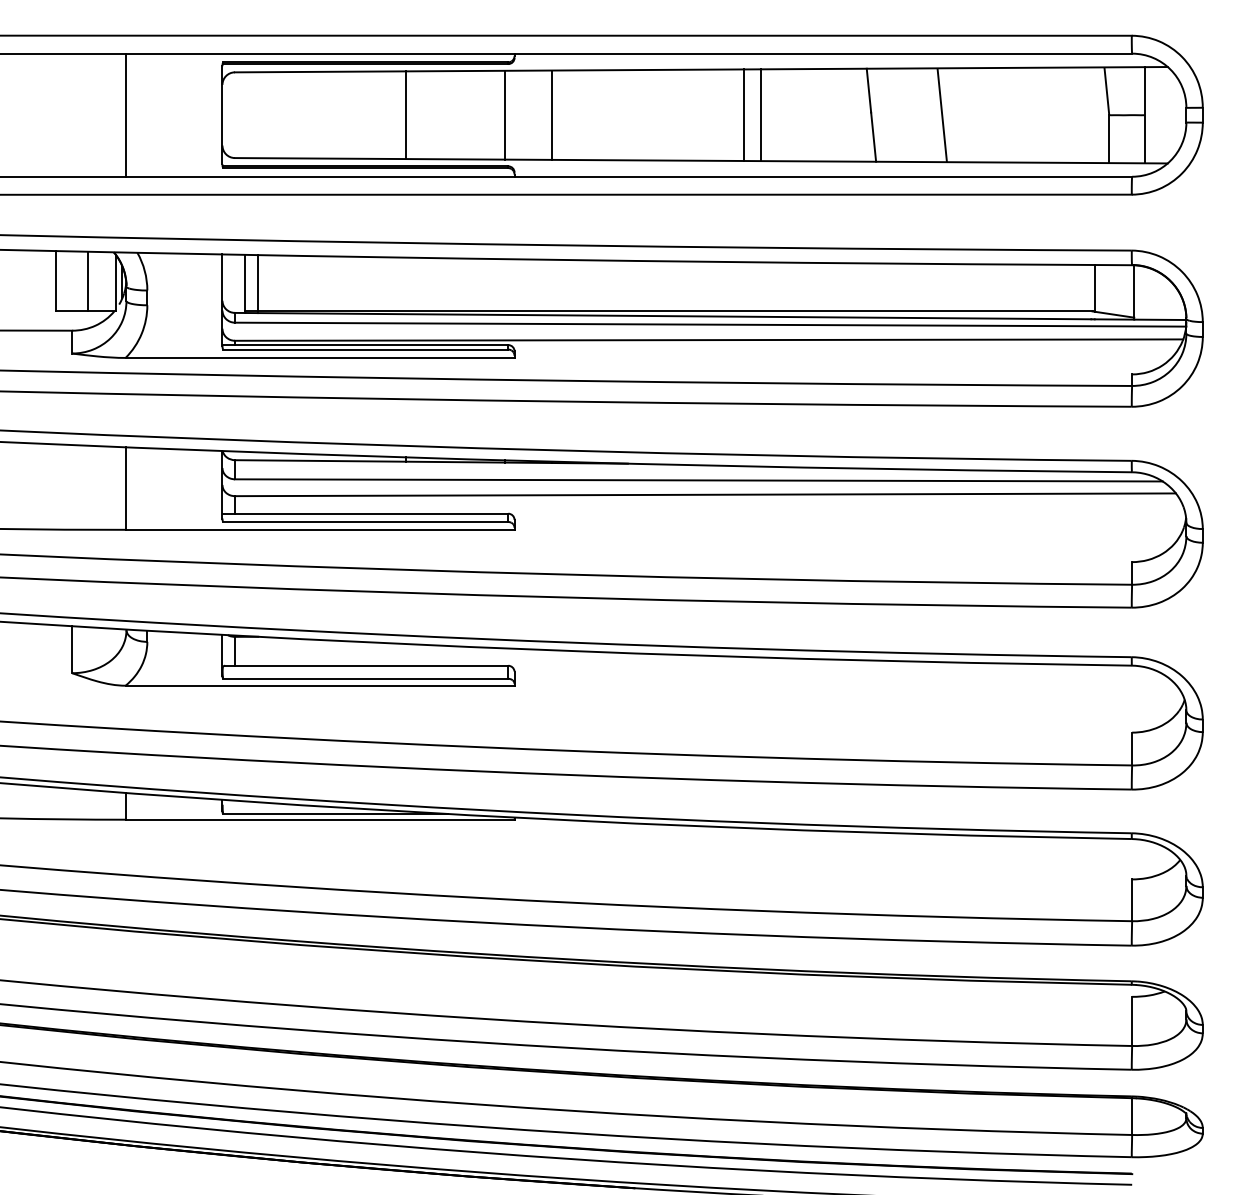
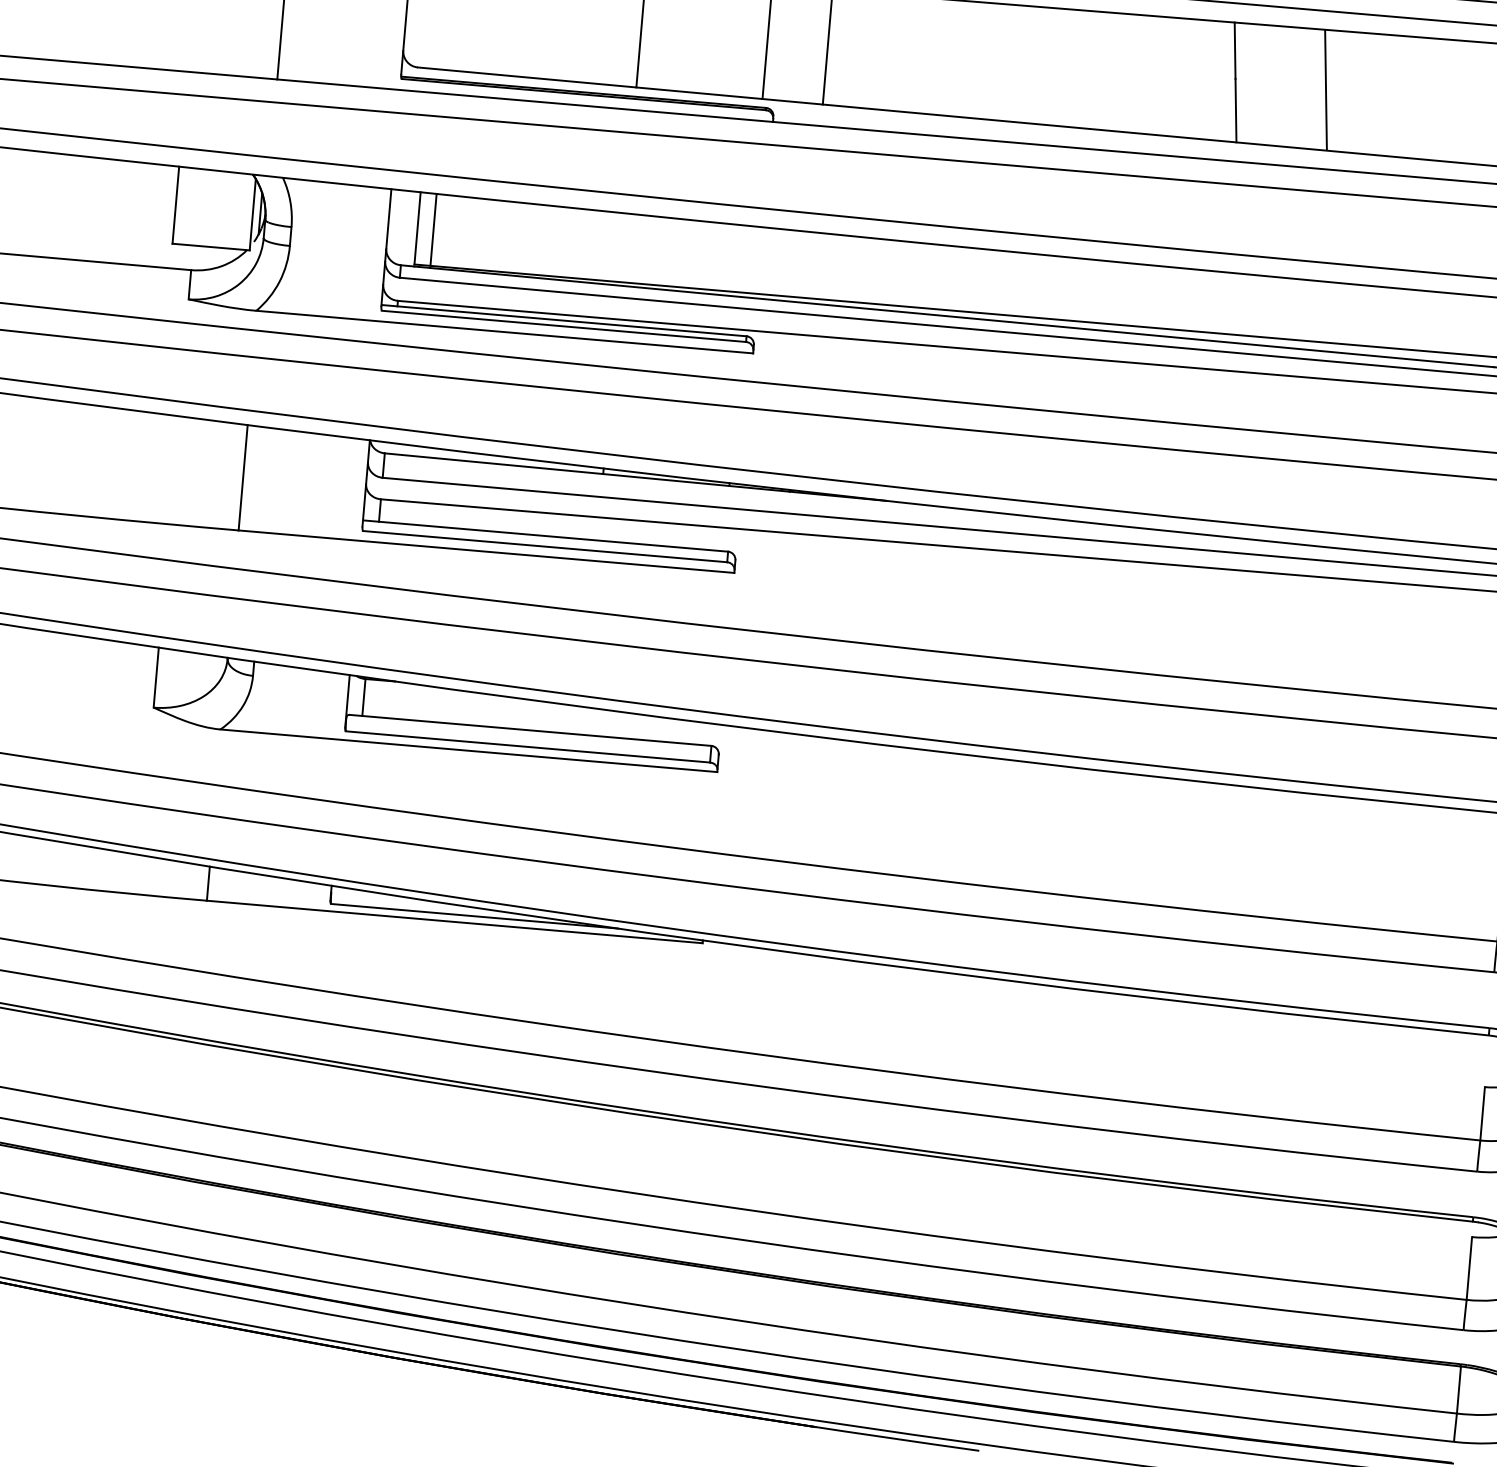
line: (744, 114) -> (1073, 67), removed
line: (760, 115) -> (1093, 70), removed
line: (87, 281) -> (216, 208), removed

